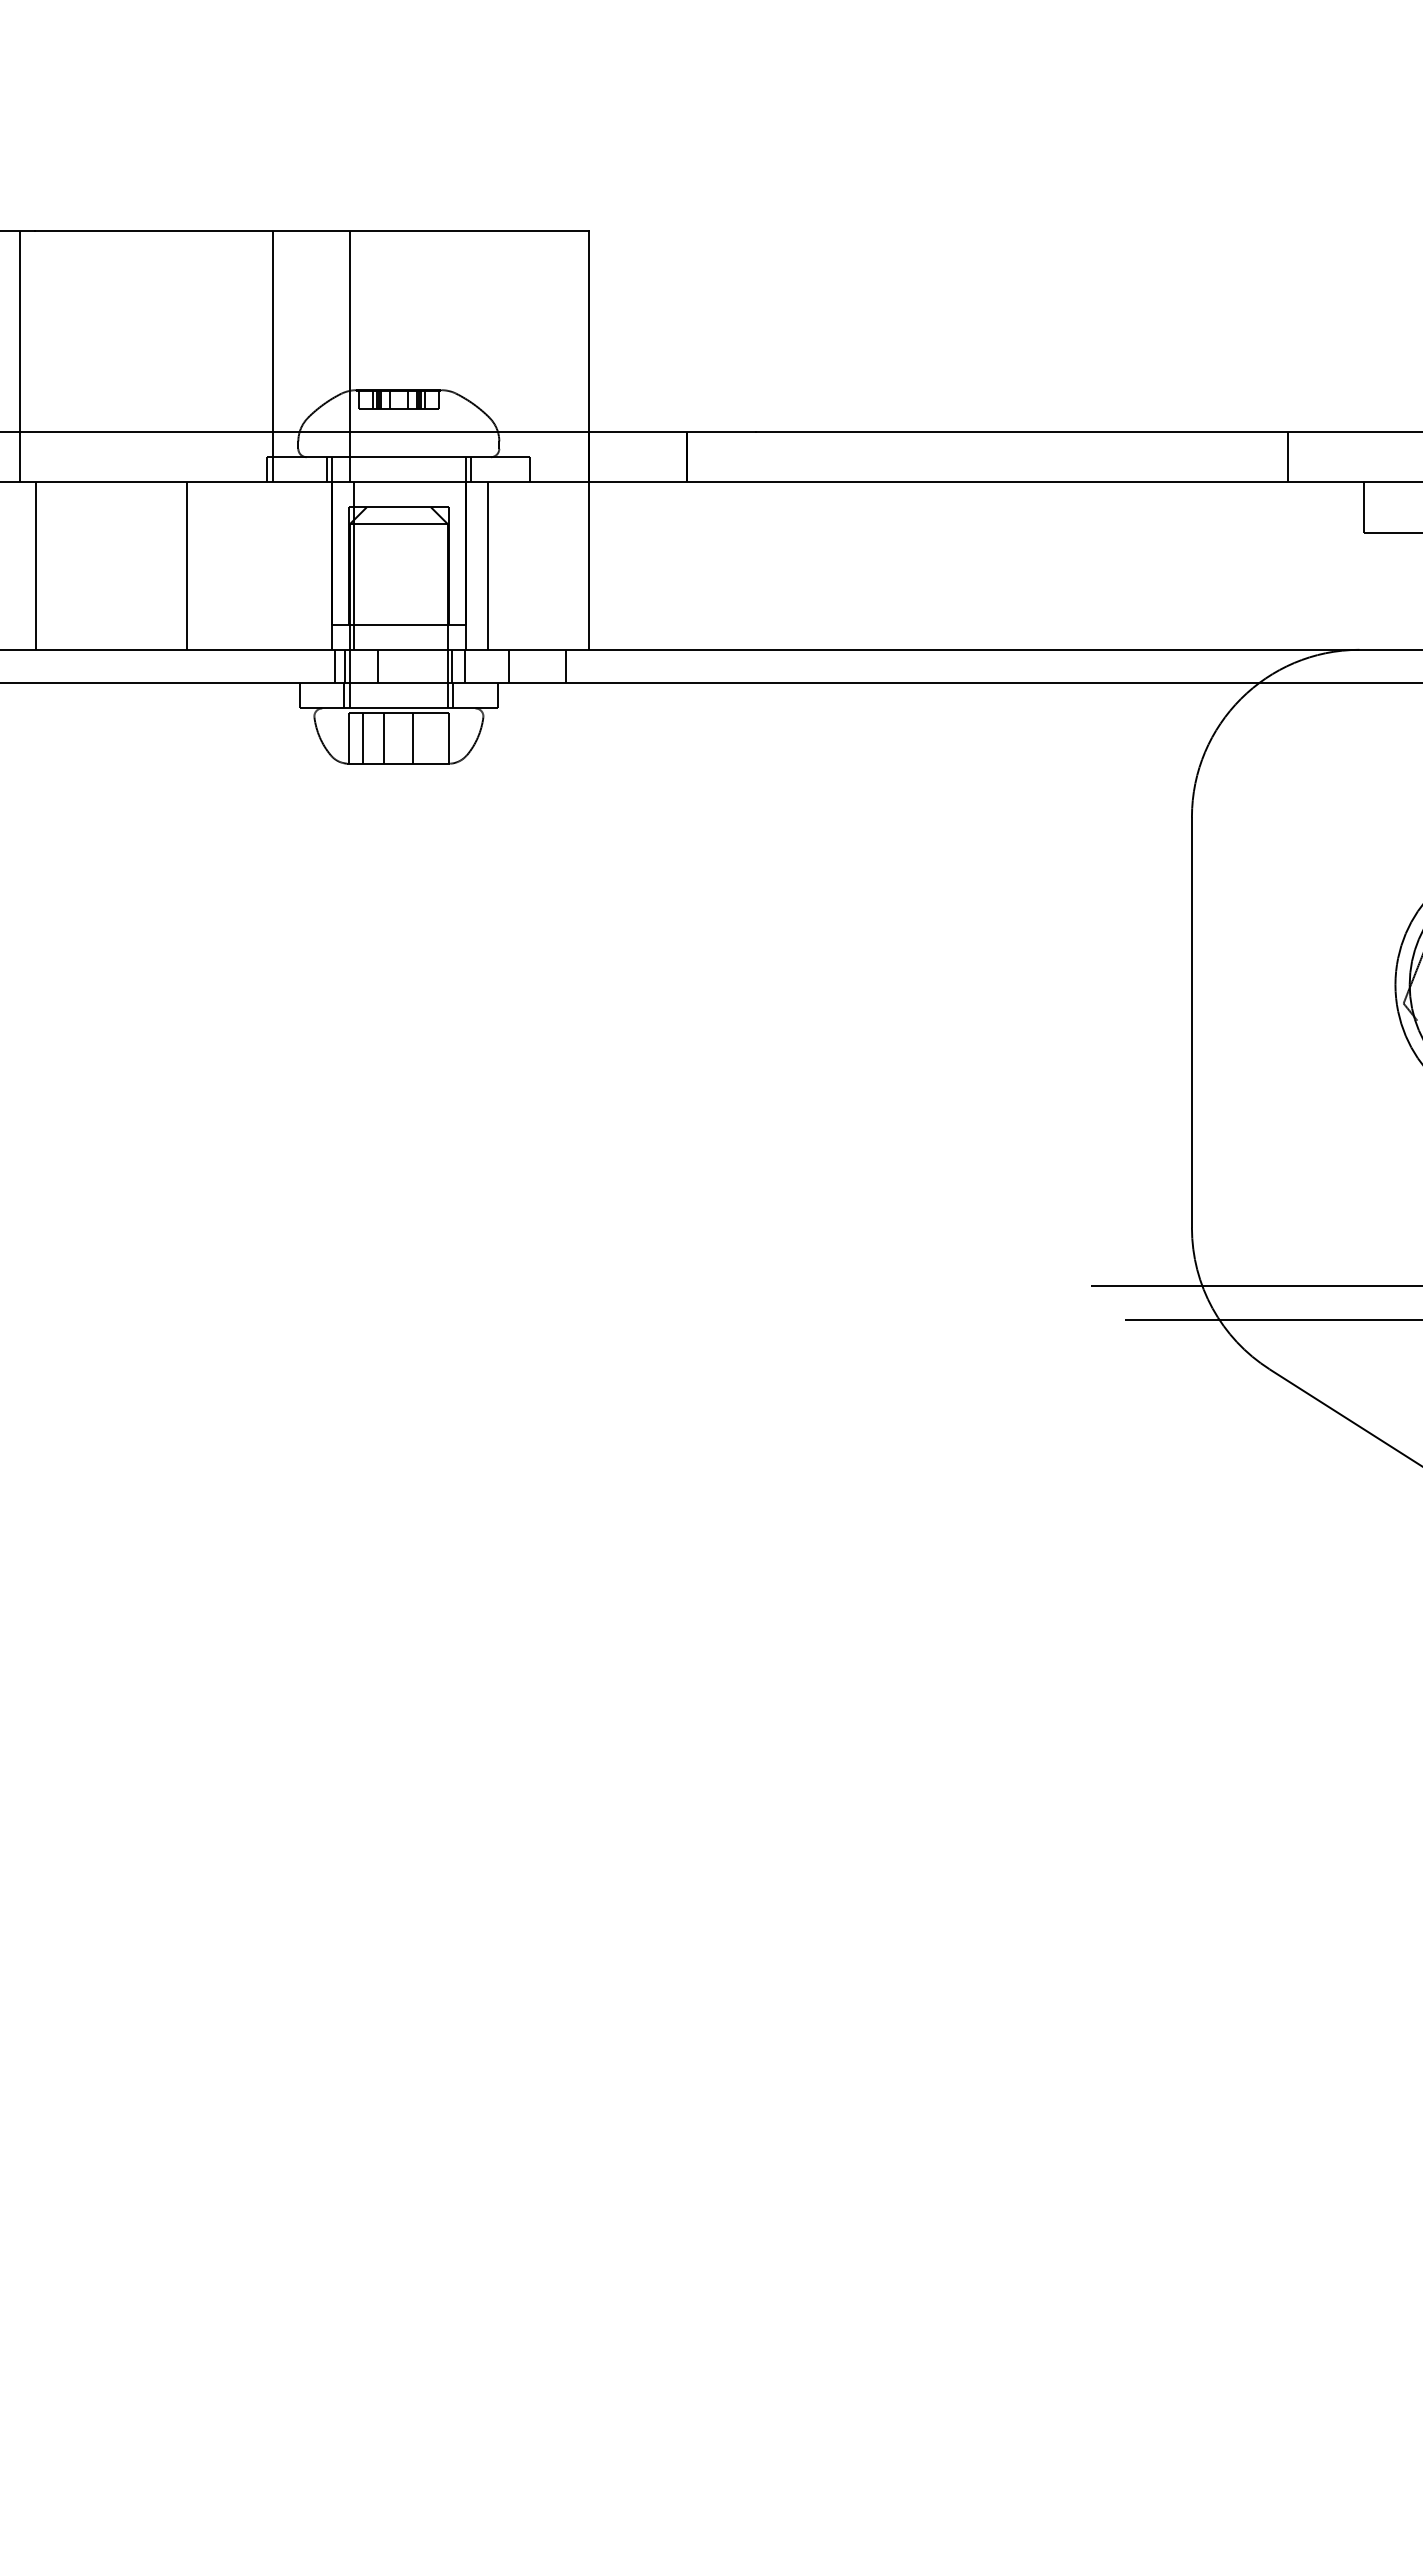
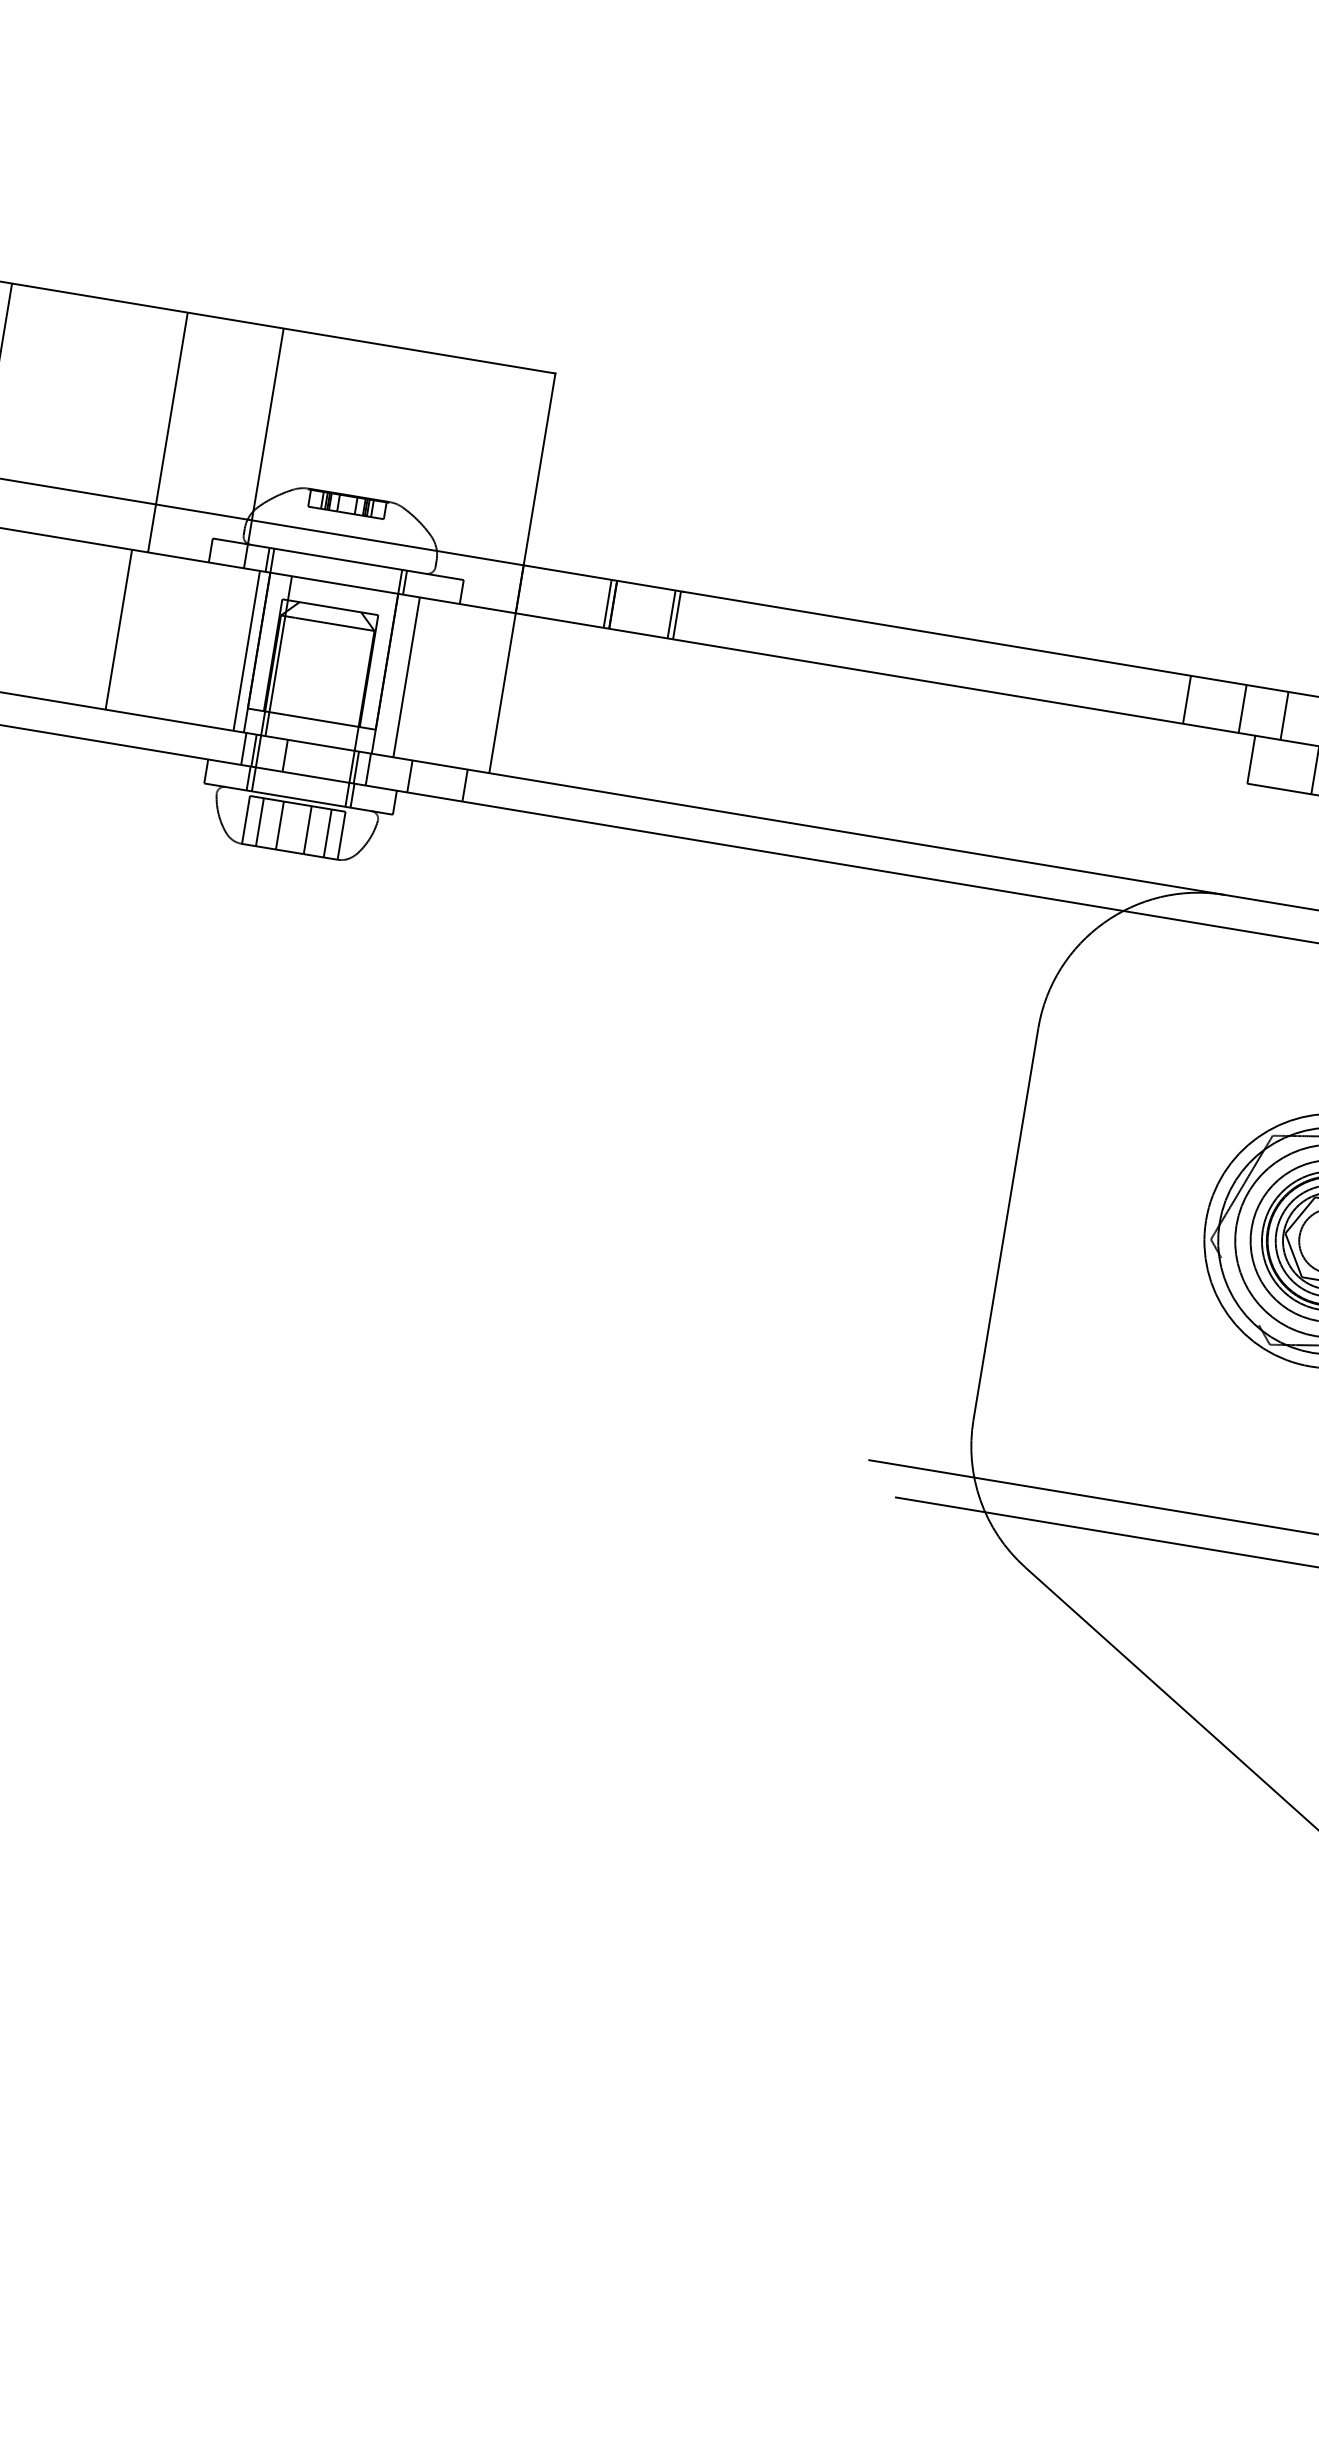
line: (272, 356) -> (167, 432), moved
line: (350, 356) -> (264, 448), moved
line: (681, 457) -> (608, 604), added
line: (748, 457) -> (671, 614), added
line: (753, 457) -> (676, 615), added
line: (1346, 457) -> (1242, 709), added
line: (1390, 457) -> (1284, 716), added
line: (320, 565) -> (246, 650), added
line: (434, 738) -> (327, 833), added

